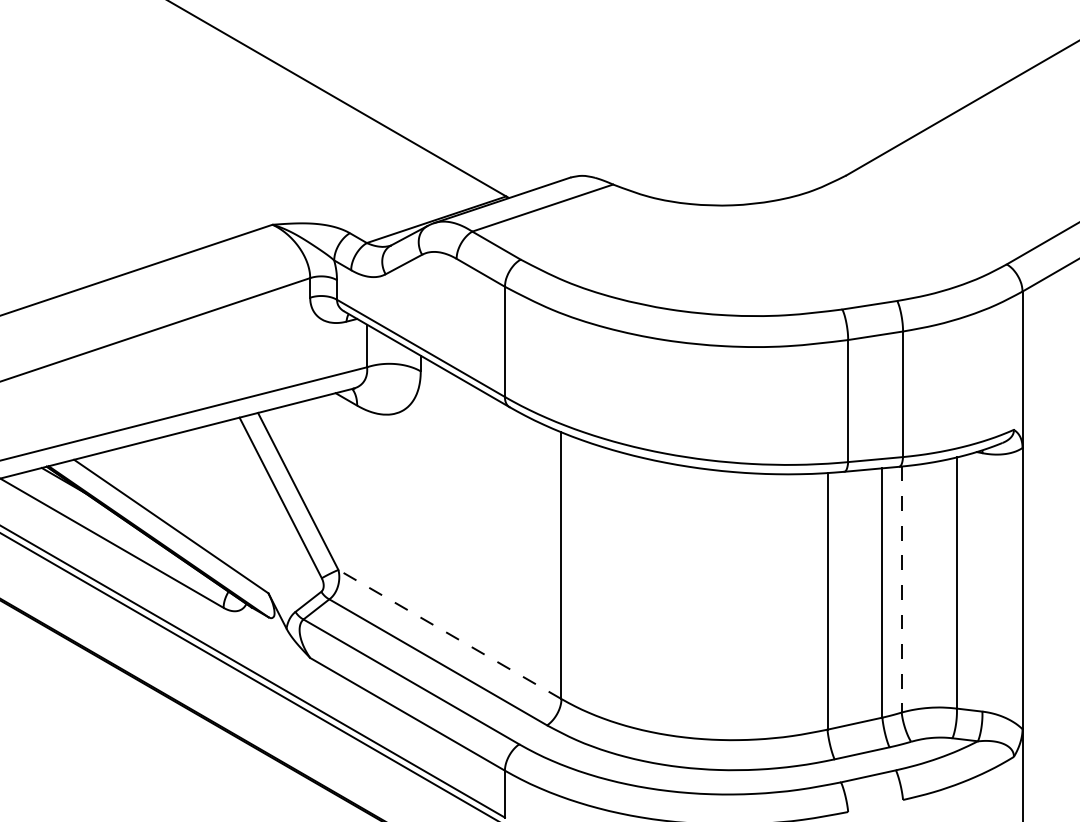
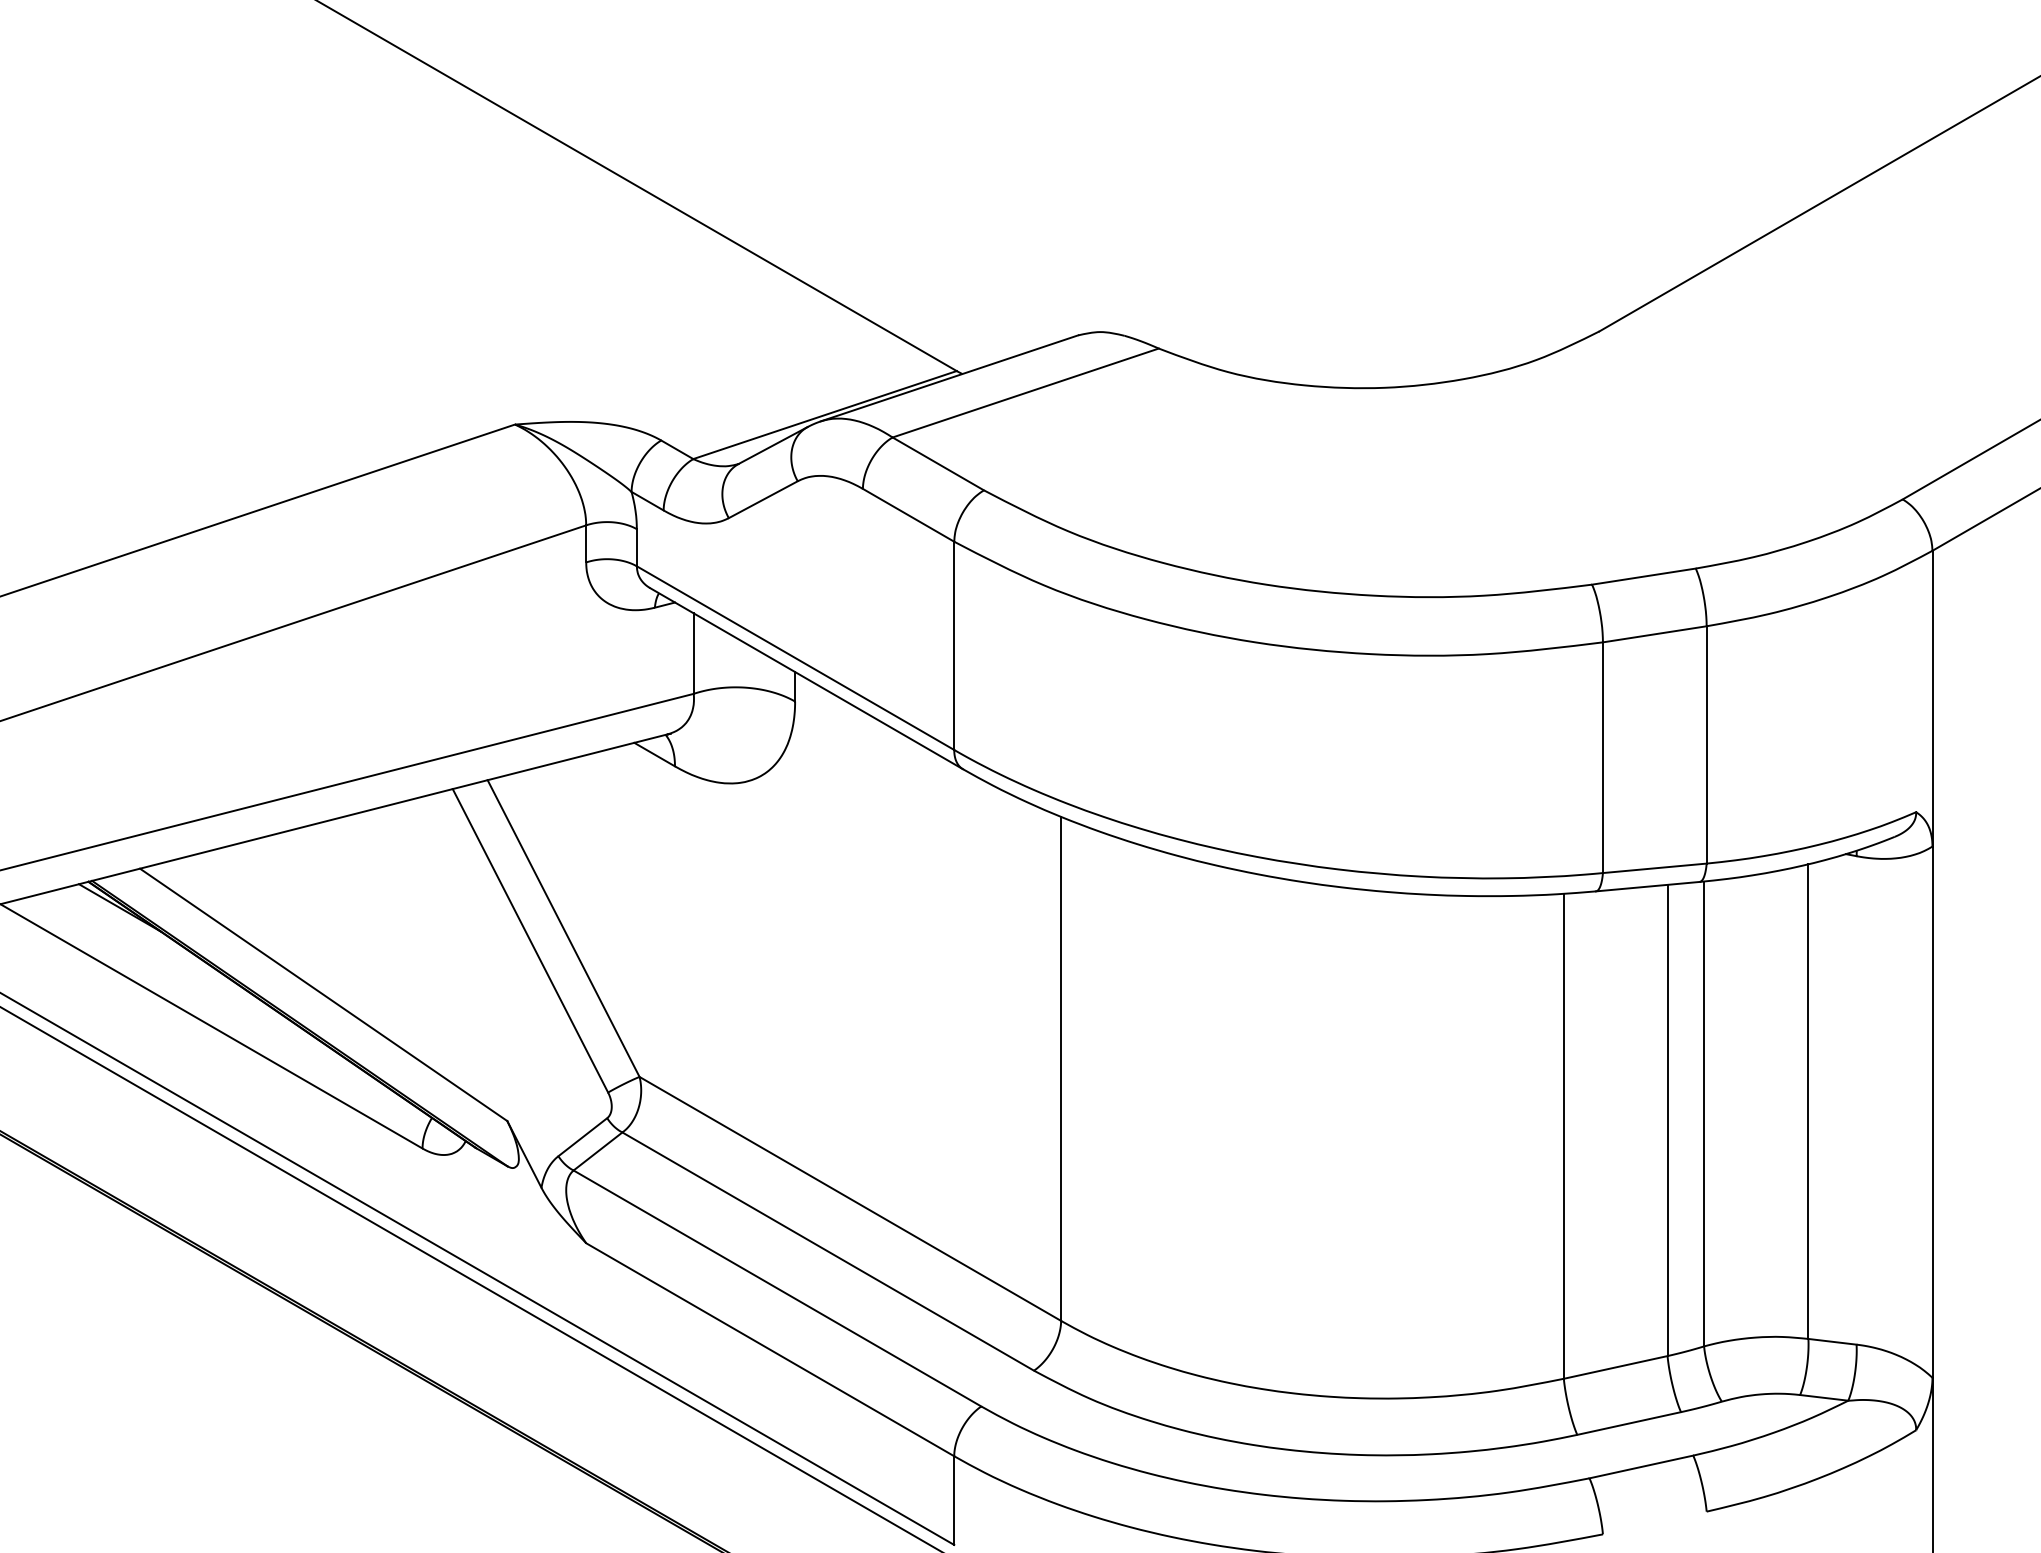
line: (901, 589) -> (1703, 1113), dashed -> solid
line: (449, 634) -> (849, 1198), dashed -> solid

